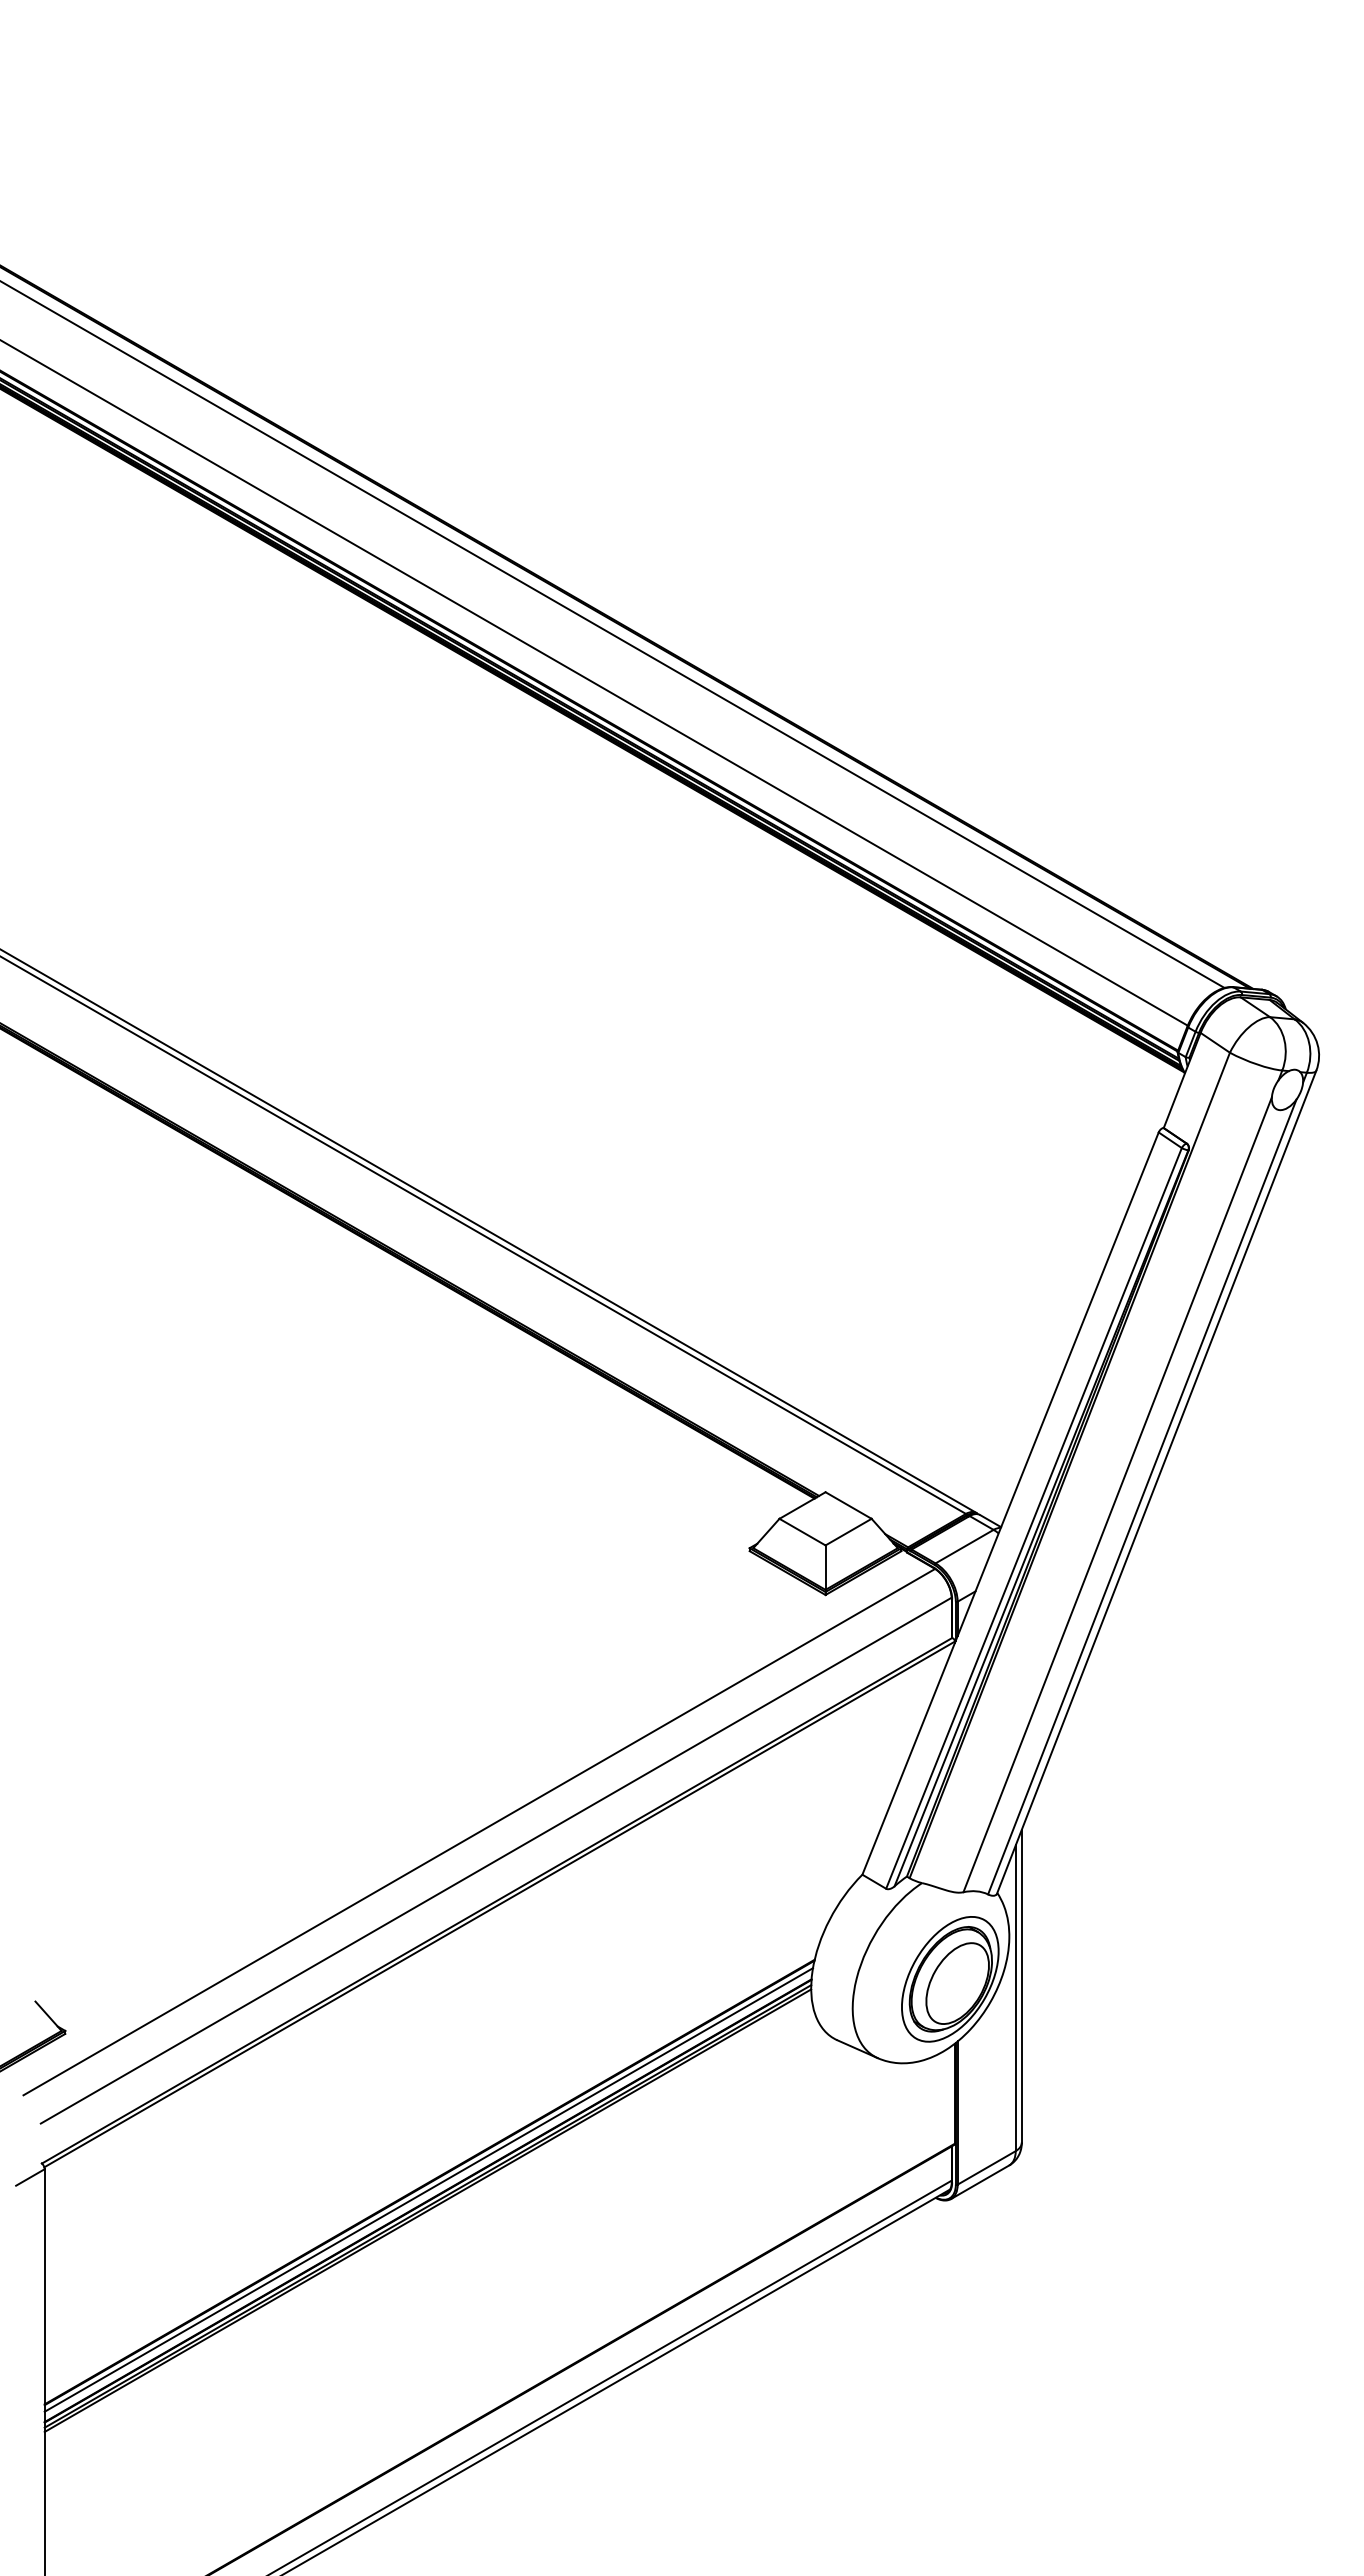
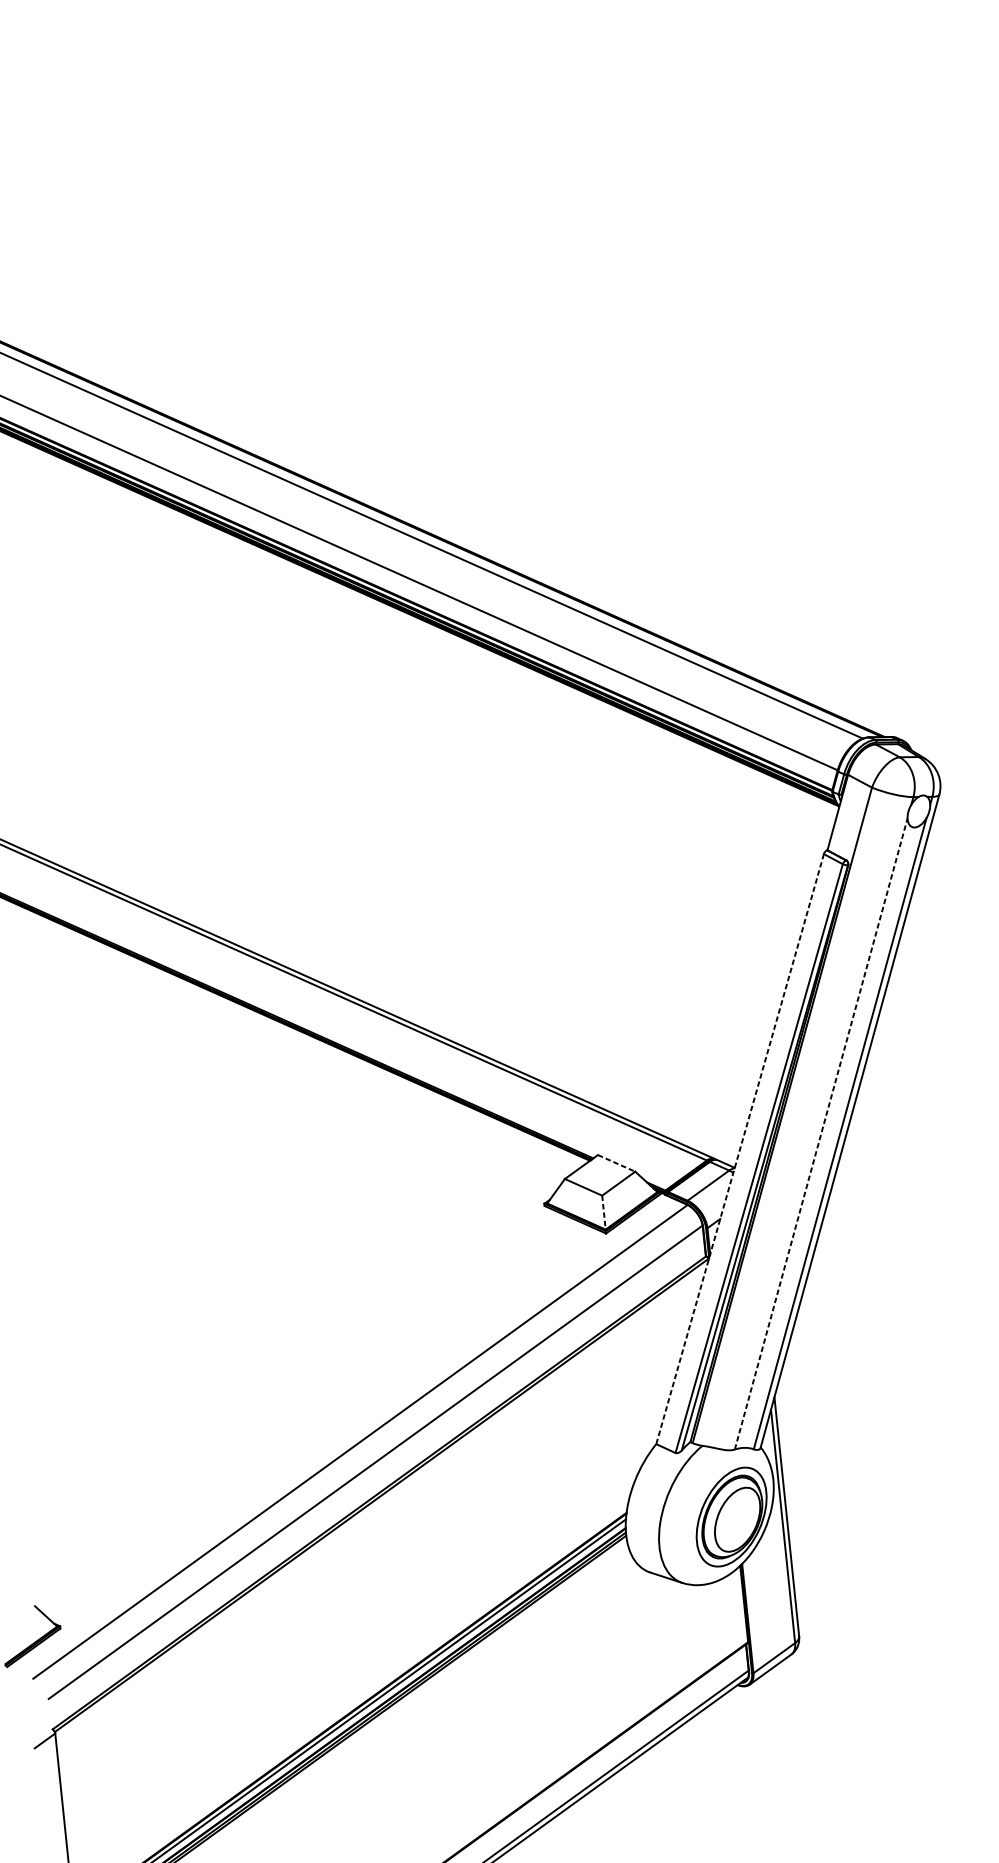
line: (1117, 1494) -> (821, 1133), solid -> dashed
line: (1010, 1503) -> (740, 1149), solid -> dashed
line: (848, 1505) -> (616, 1163), solid -> dashed
line: (825, 1568) -> (603, 1213), solid -> dashed

